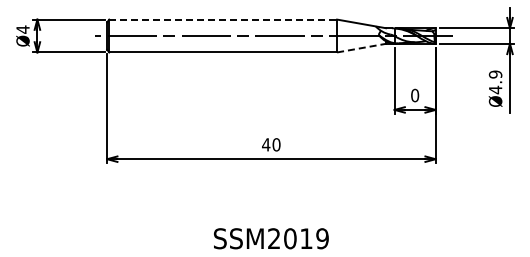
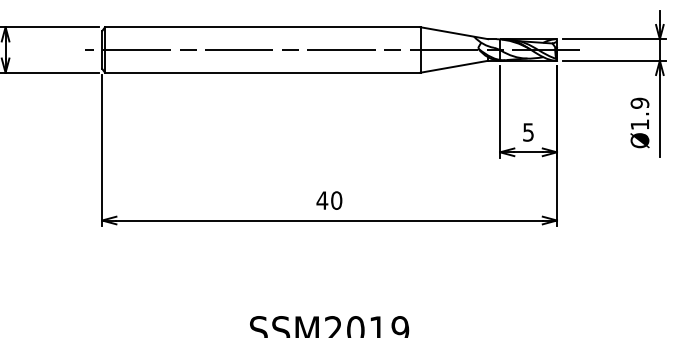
line: (223, 19) -> (263, 27), dashed -> solid
line: (361, 48) -> (454, 67), dashed -> solid
text: (495, 89) -> (639, 124), Ø4.9 -> Ø1.9
text: (415, 95) -> (529, 132), 0 -> 5

